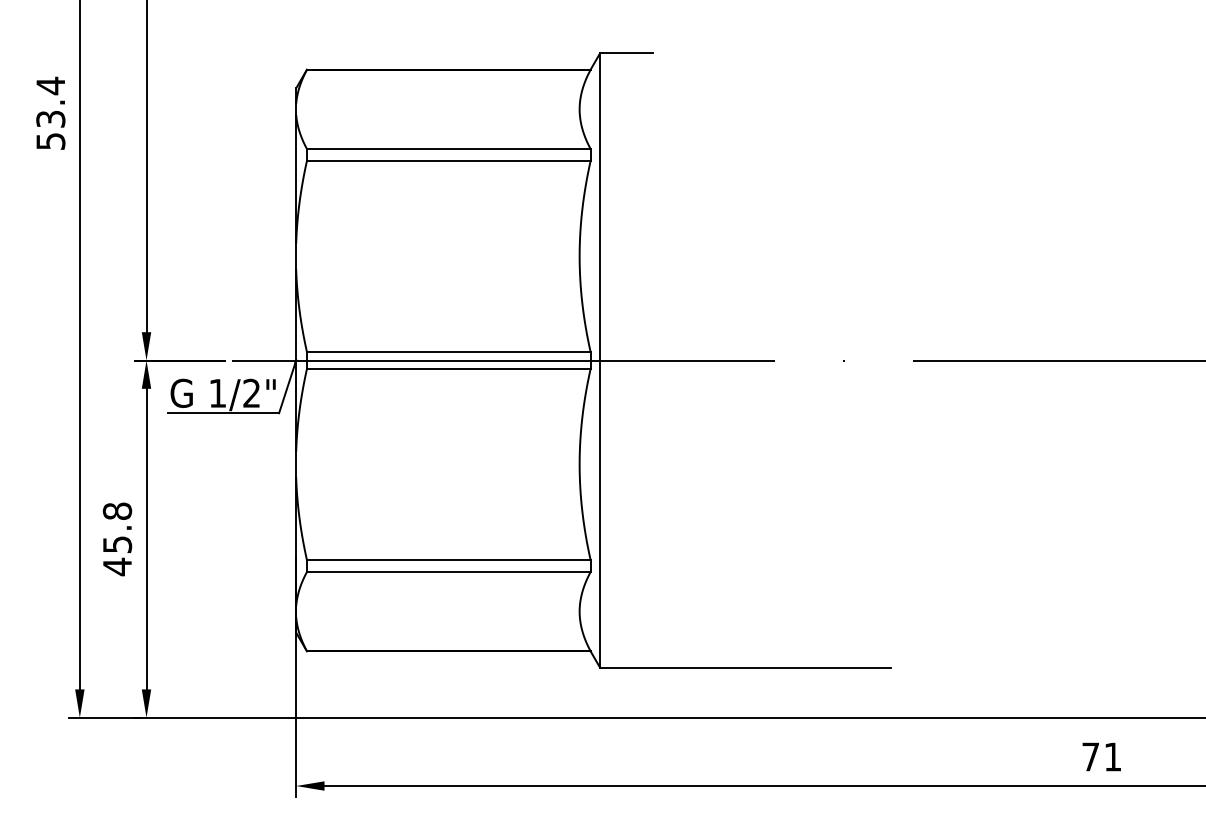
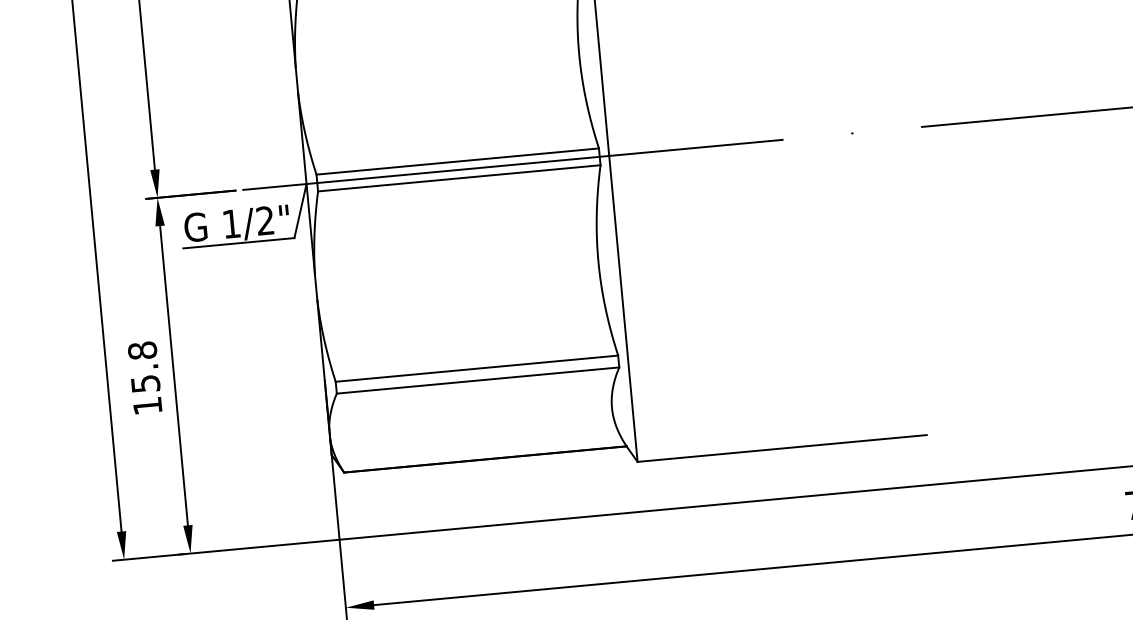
text: (117, 566) -> (147, 405), 45.8 -> 15.8

